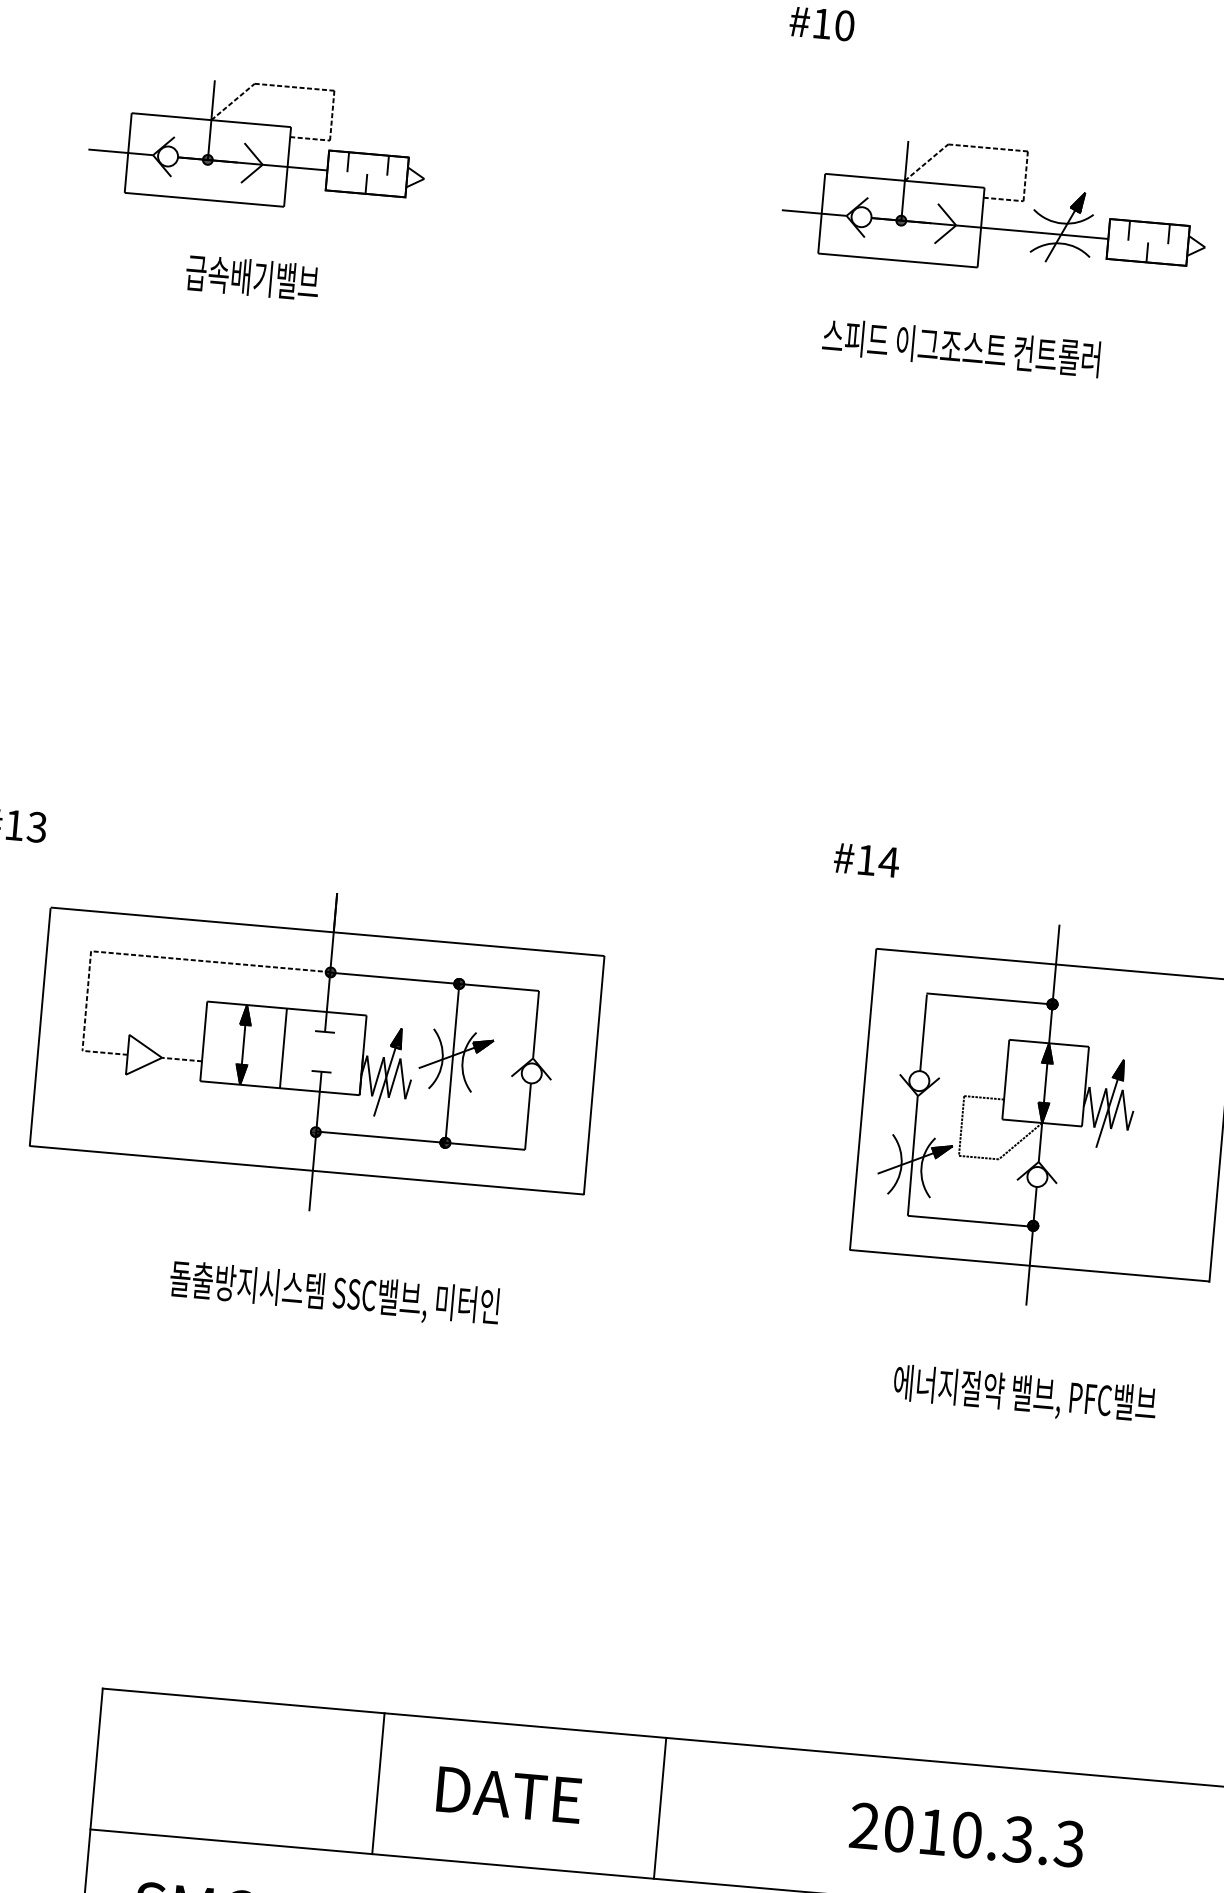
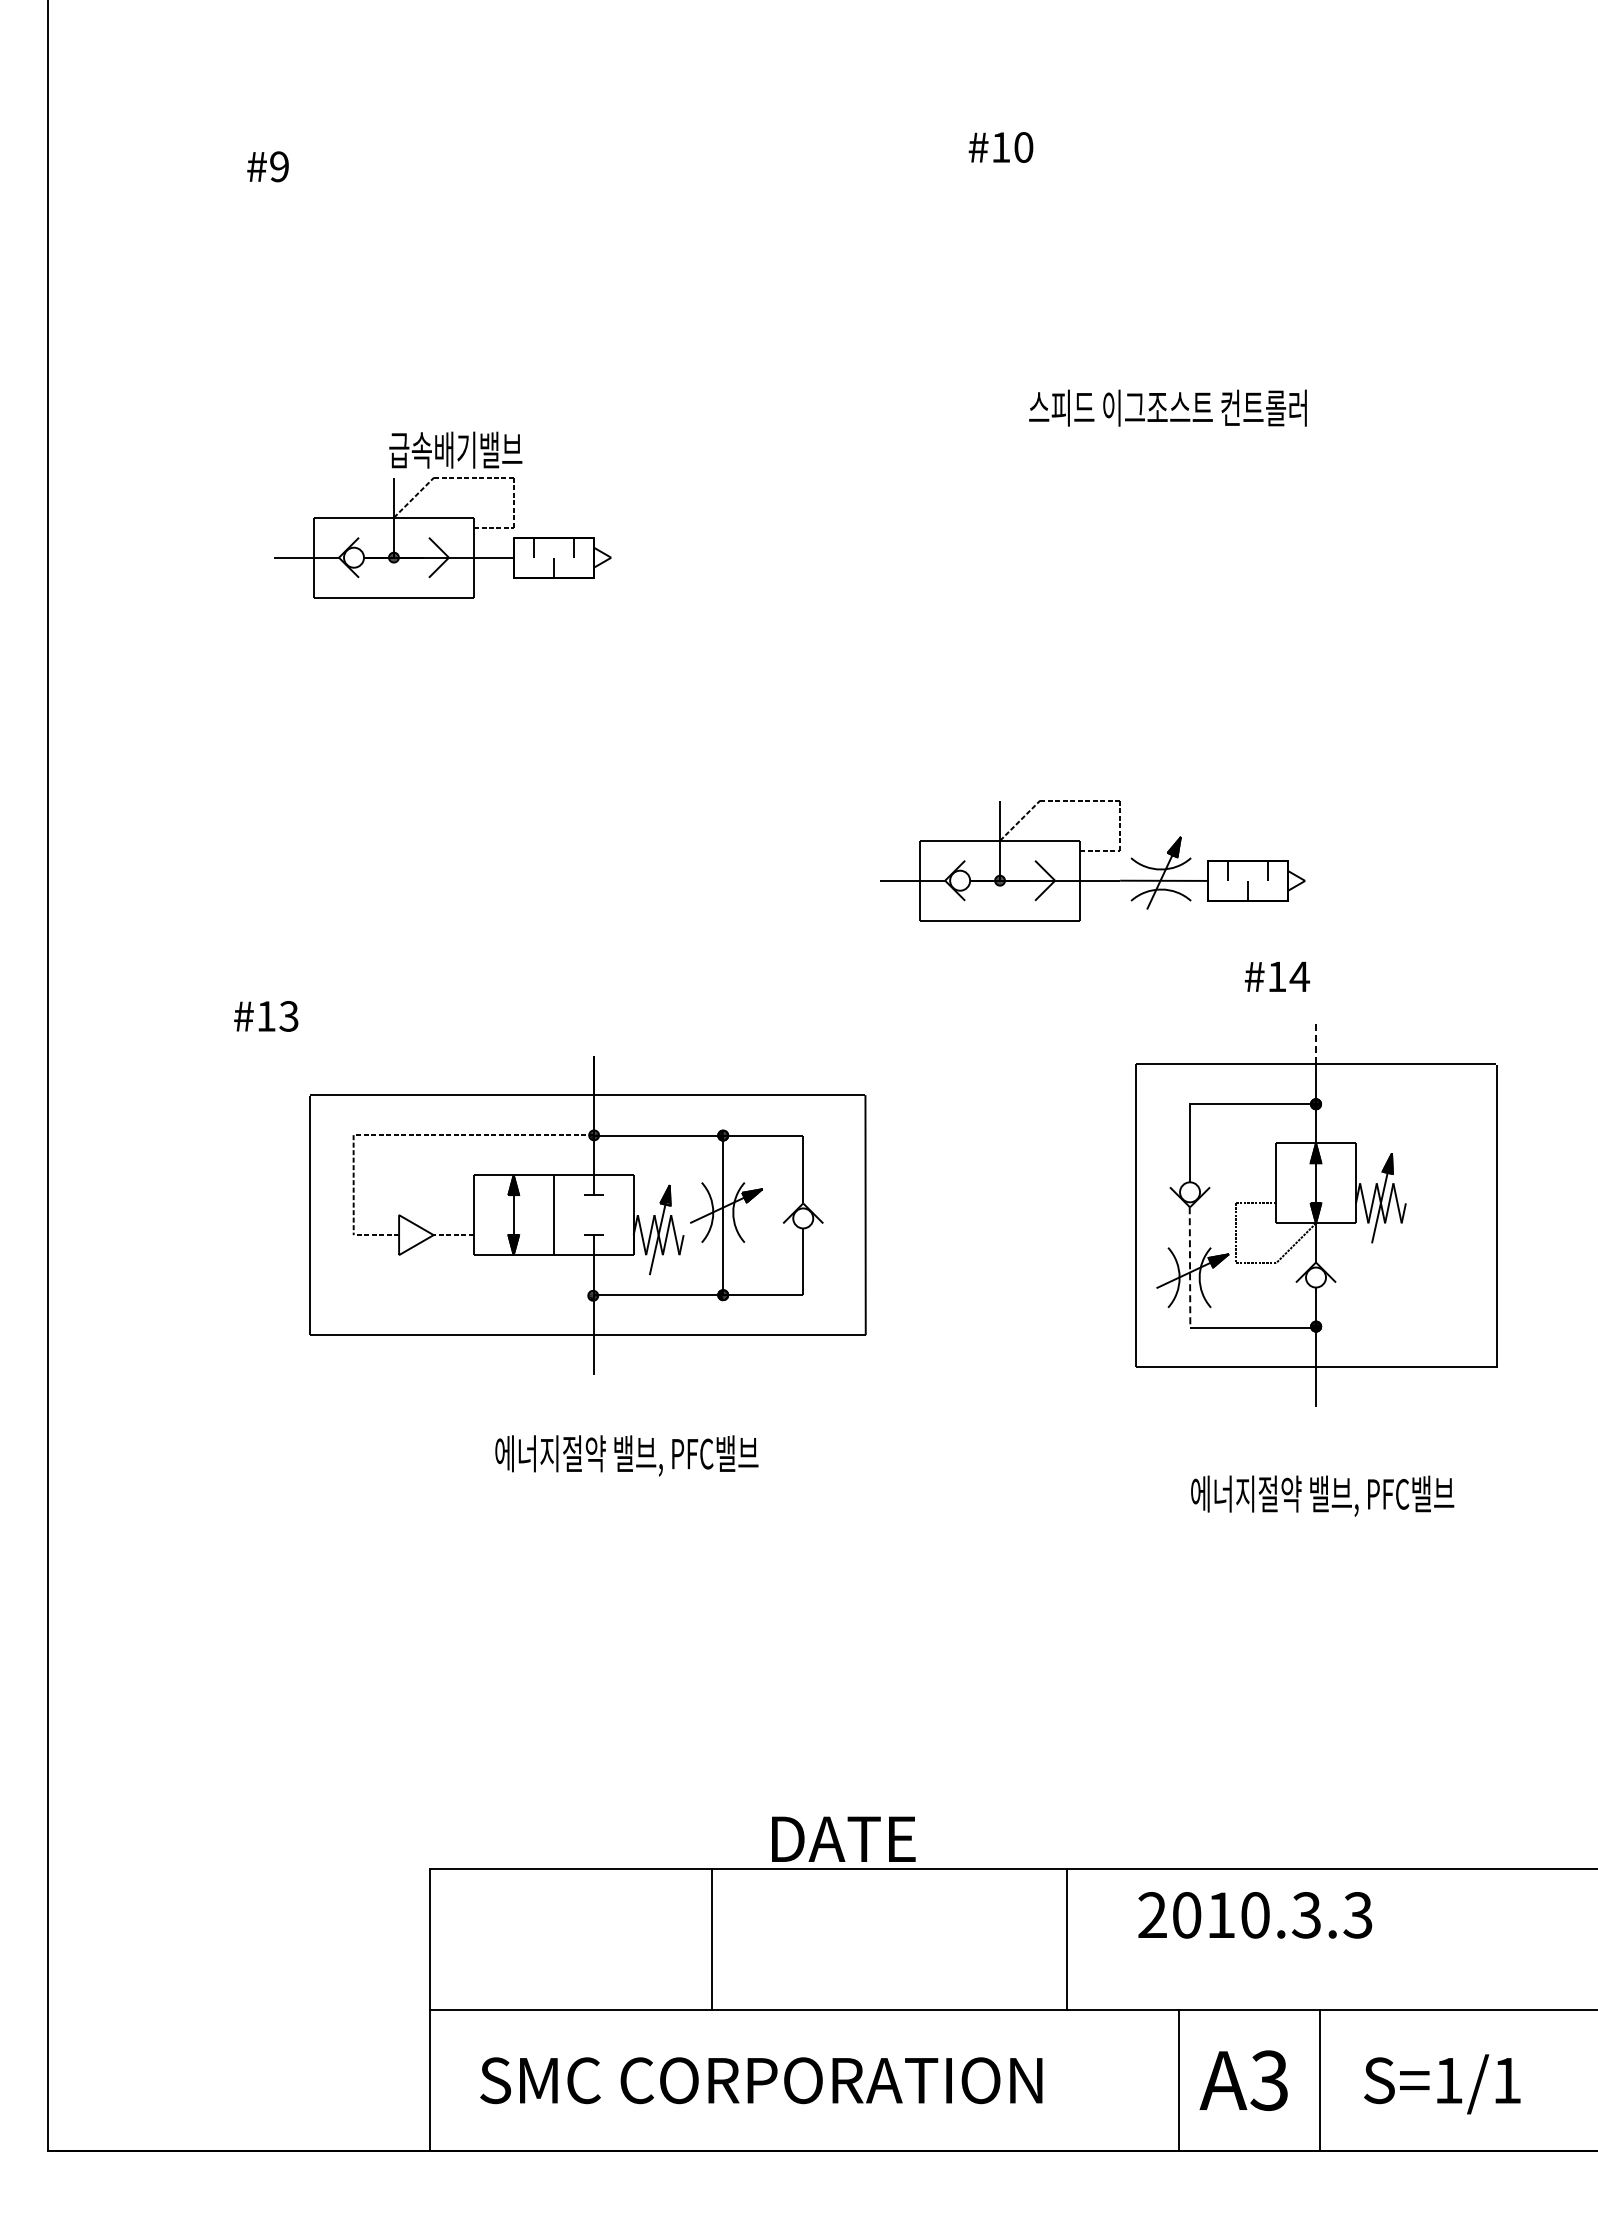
part: (257, 144) -> (442, 537), moved
part: (995, 199) -> (1092, 851), moved
text: (960, 347) -> (1167, 407), moved
text: (866, 859) -> (1277, 976), moved
line: (1058, 944) -> (1316, 1044), solid -> dashed
line: (913, 1156) -> (1190, 1267), solid -> dashed
text: (335, 1294) -> (626, 1455), 돌출방지시스템 SSC밸브, 미터인 -> 에너지절약 밸브, PFC밸브
text: (509, 1794) -> (843, 1838), moved
line: (660, 1808) -> (1067, 1939), moved
text: (967, 1835) -> (1255, 1915), moved

